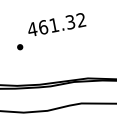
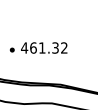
text: (56, 24) -> (44, 47), moved

